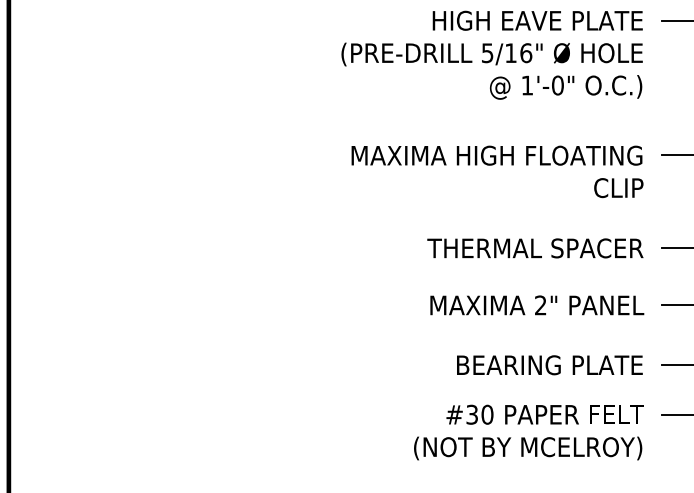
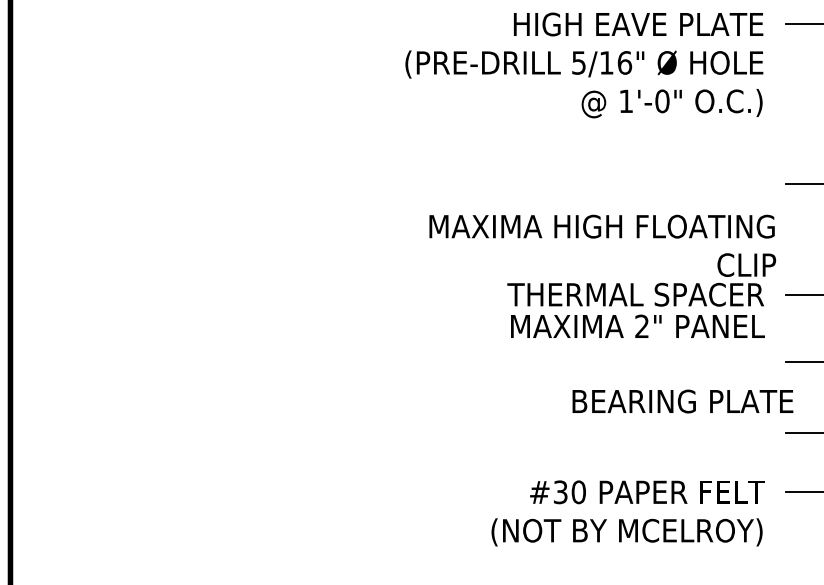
text: (497, 171) -> (602, 245), moved
text: (536, 304) -> (637, 325), moved
text: (549, 365) -> (682, 401), moved

